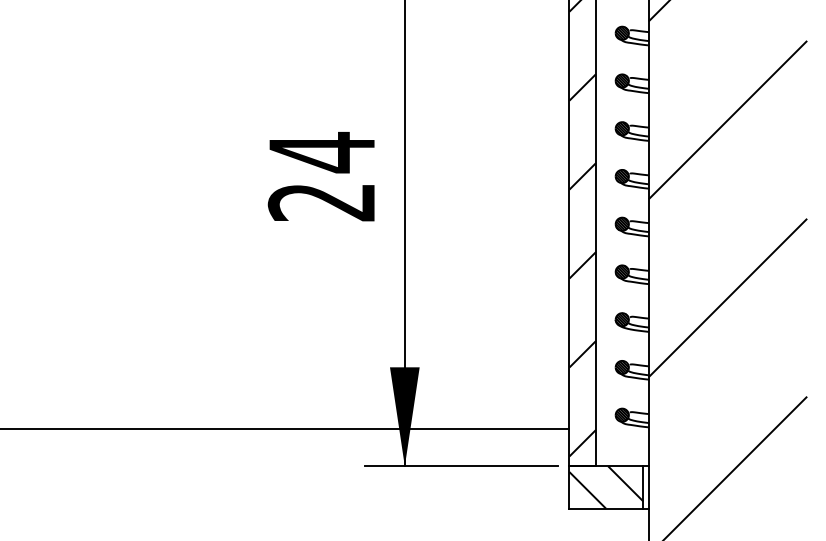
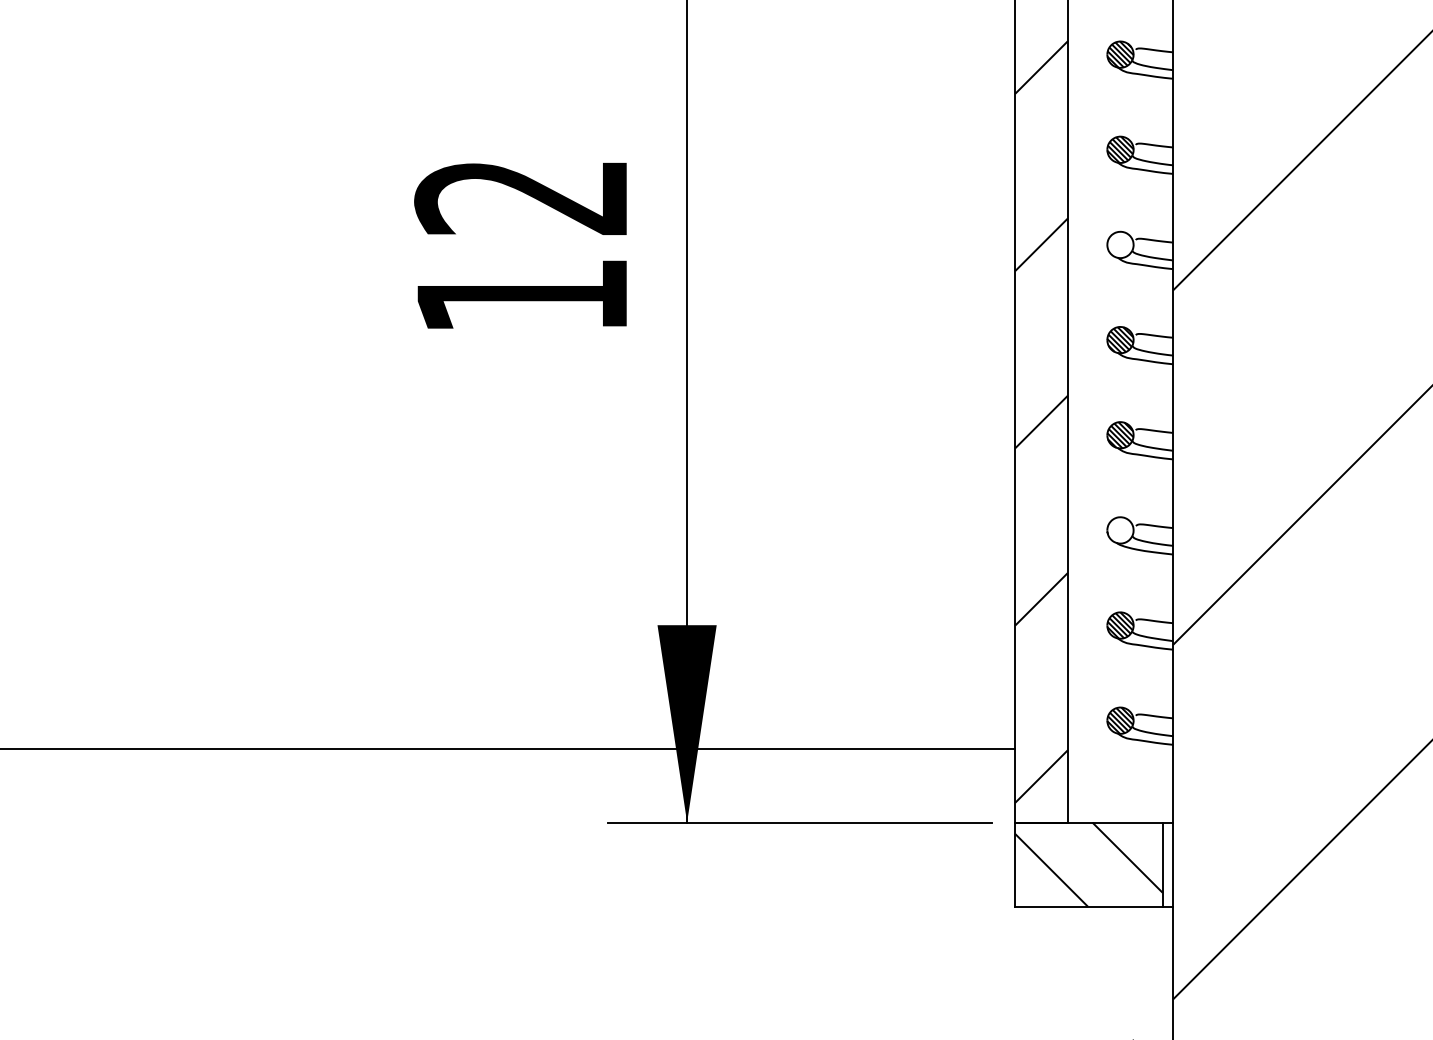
text: (320, 176) -> (519, 244), 24 -> 12
hatch: (621, 176) -> (1118, 244), removed
hatch: (621, 319) -> (1118, 529), removed

